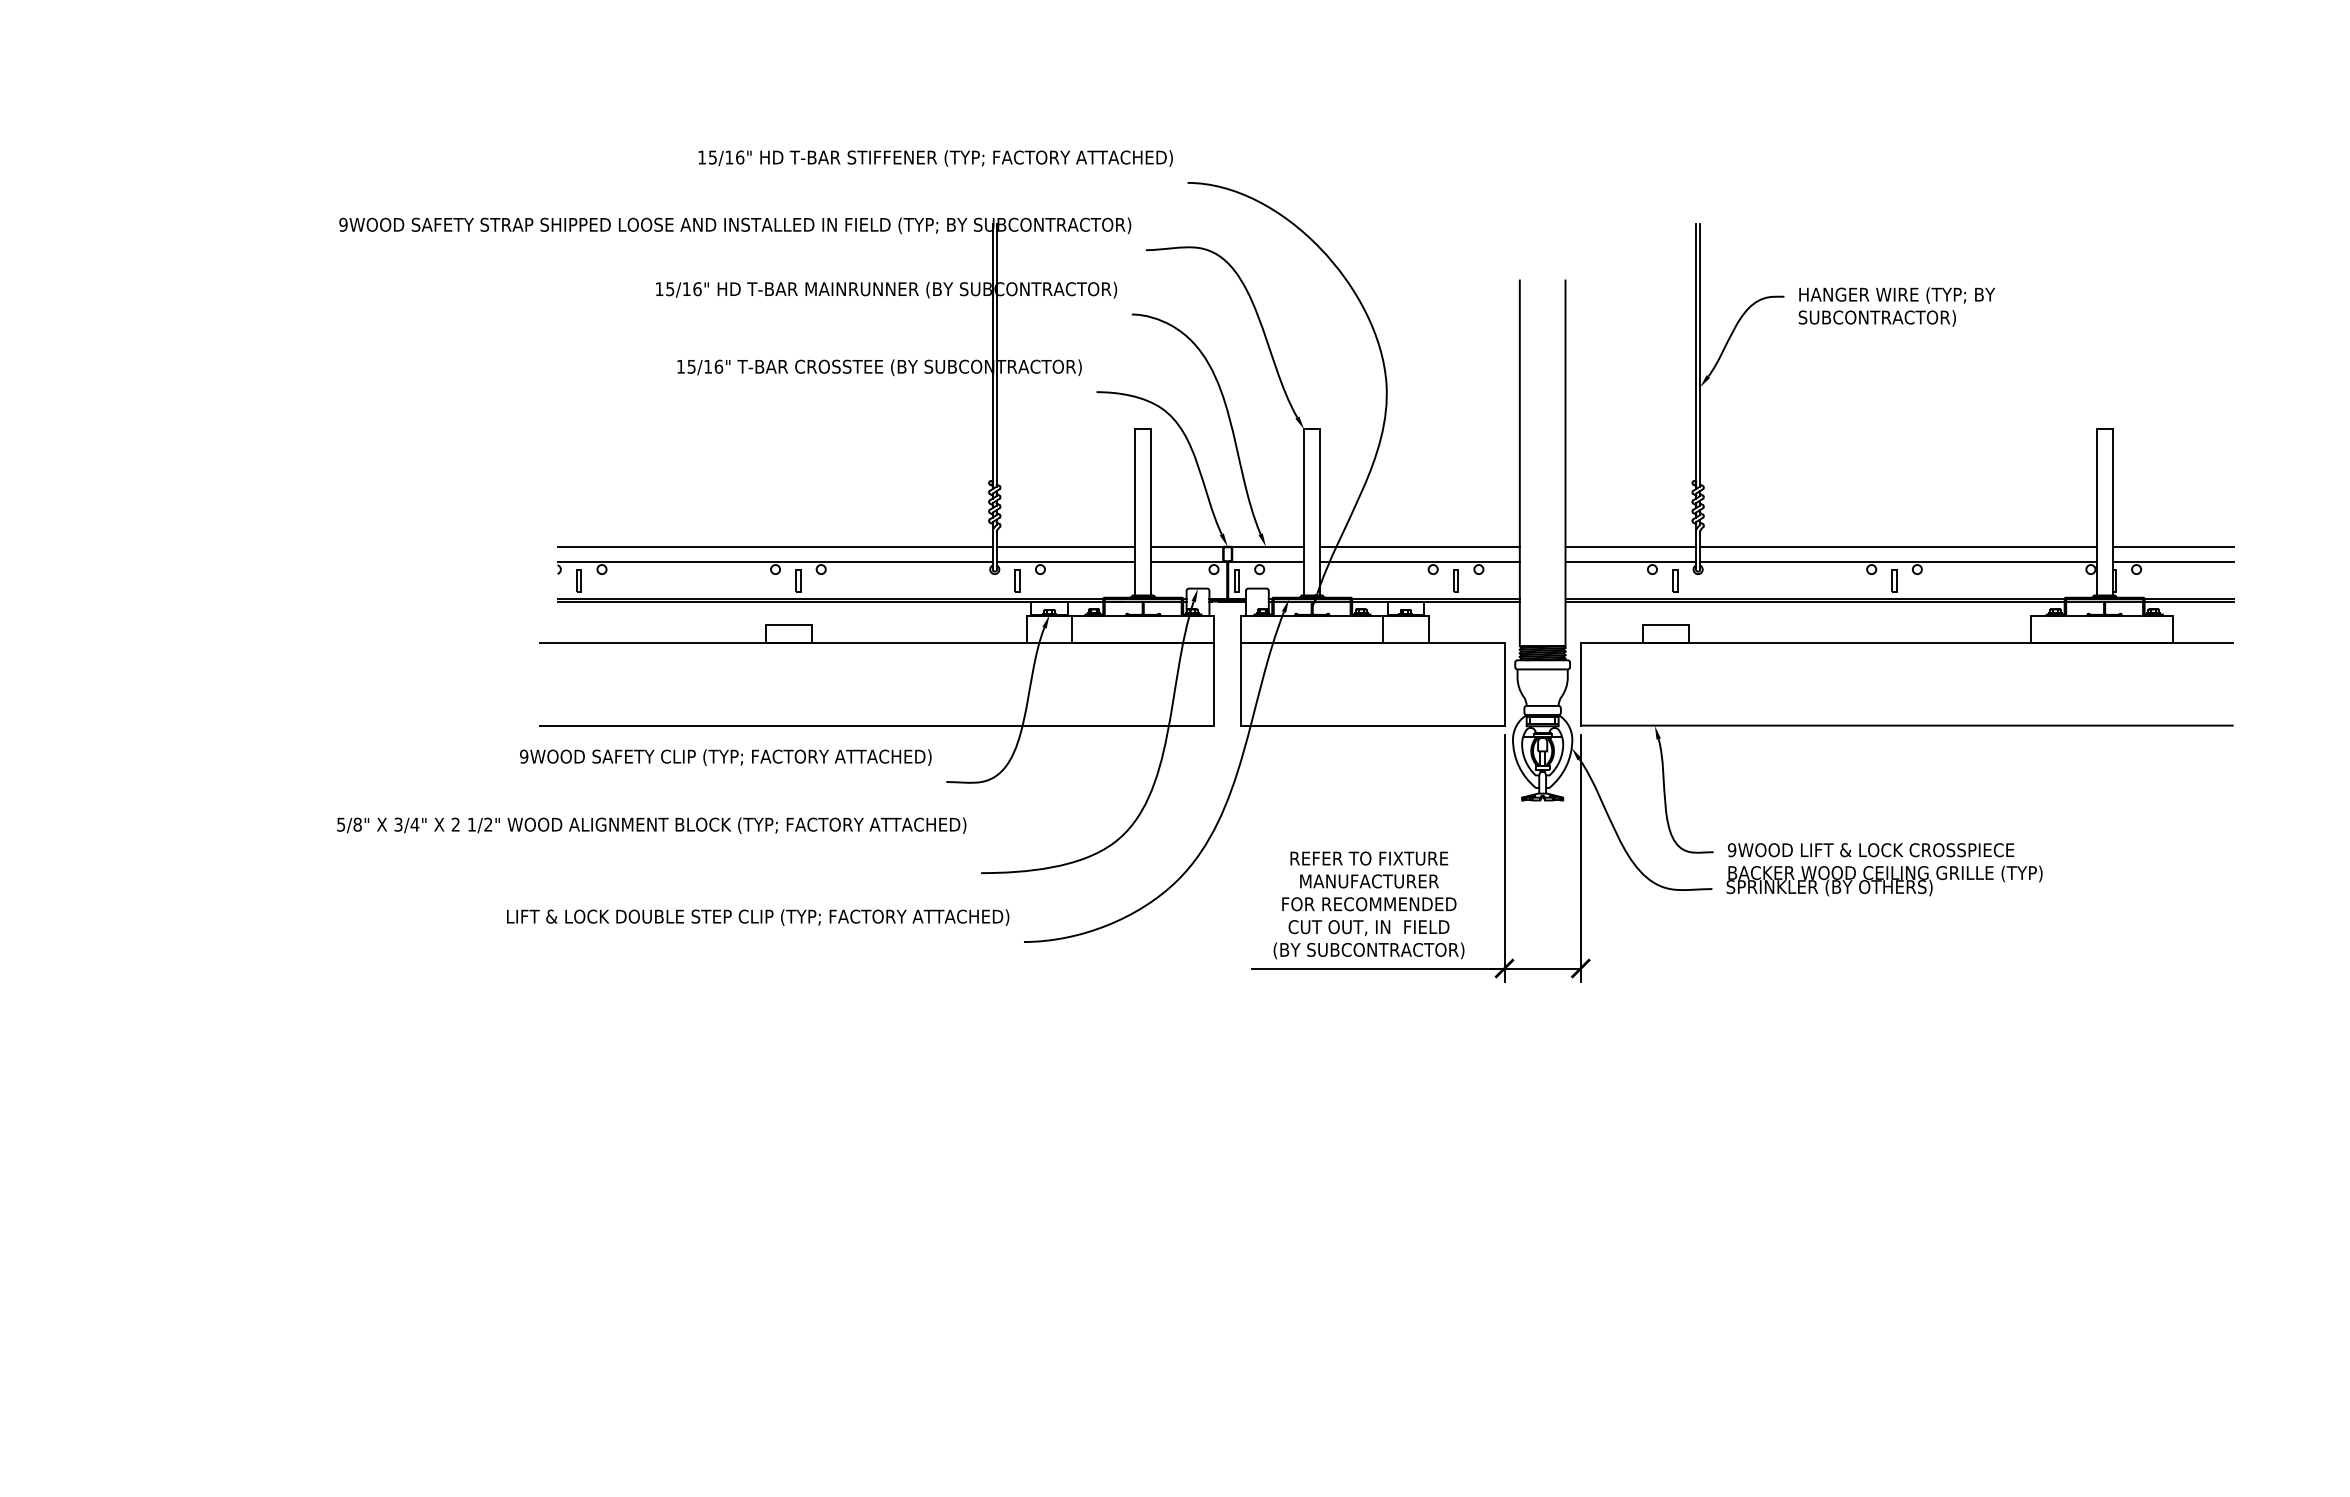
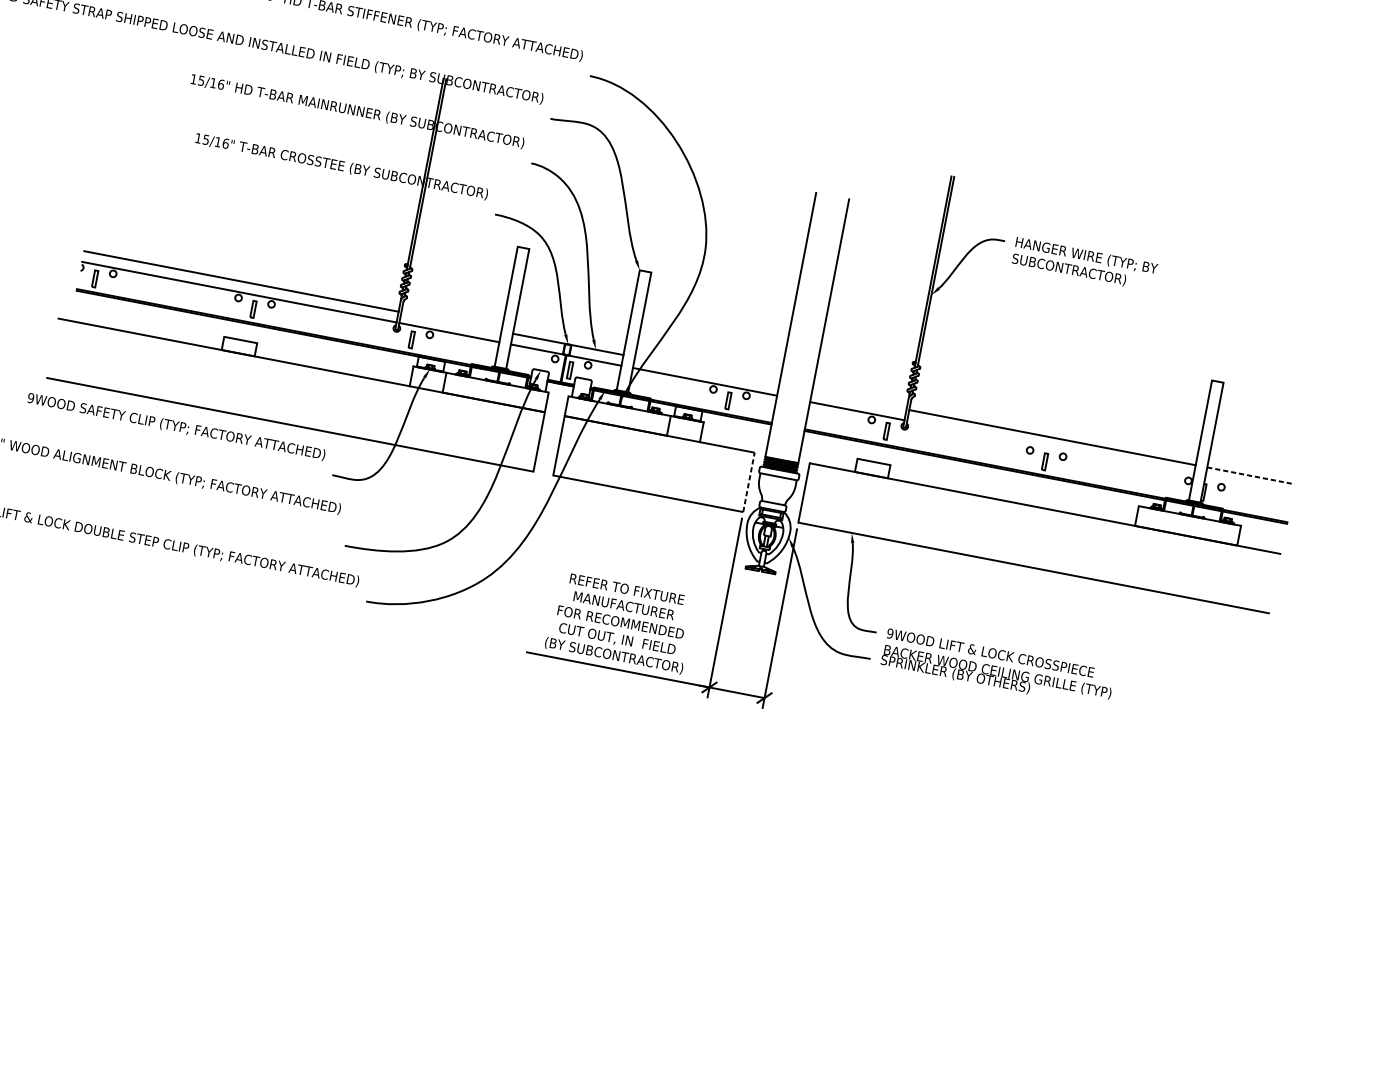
line: (1065, 546) -> (451, 321), removed
line: (1419, 546) -> (706, 370), removed
line: (1630, 546) -> (859, 400), removed
line: (2173, 546) -> (1251, 475), solid -> dashed
line: (1898, 561) -> (1050, 448), removed
line: (2172, 561) -> (1248, 486), removed
line: (1504, 684) -> (748, 482), solid -> dashed

